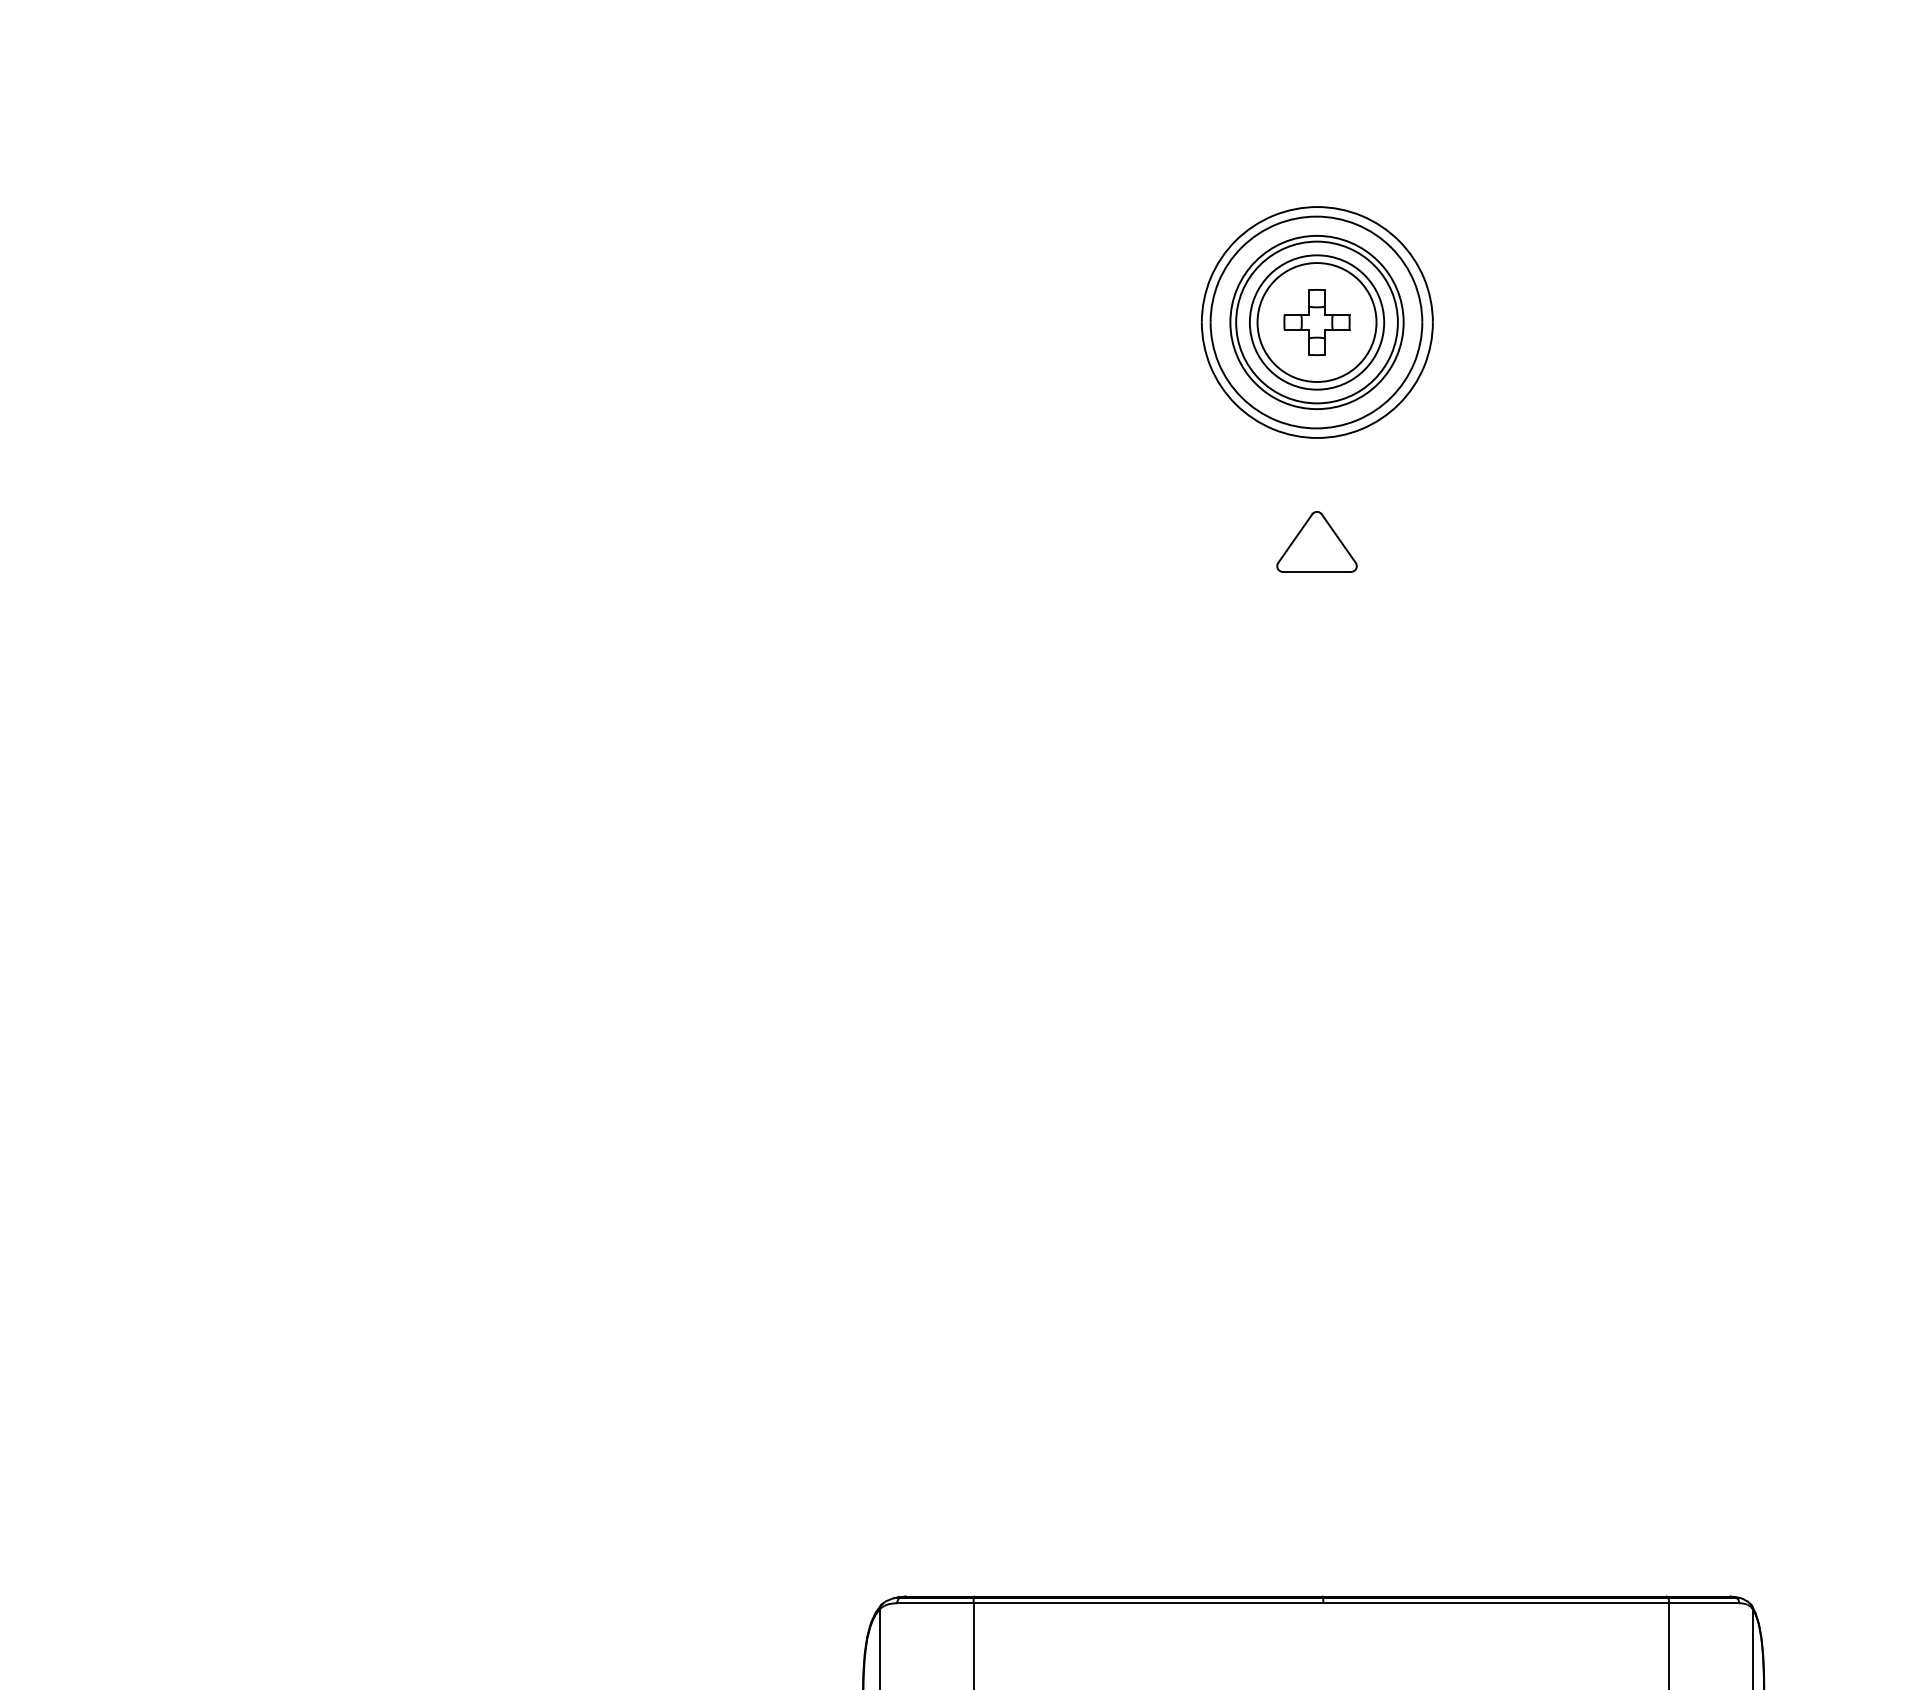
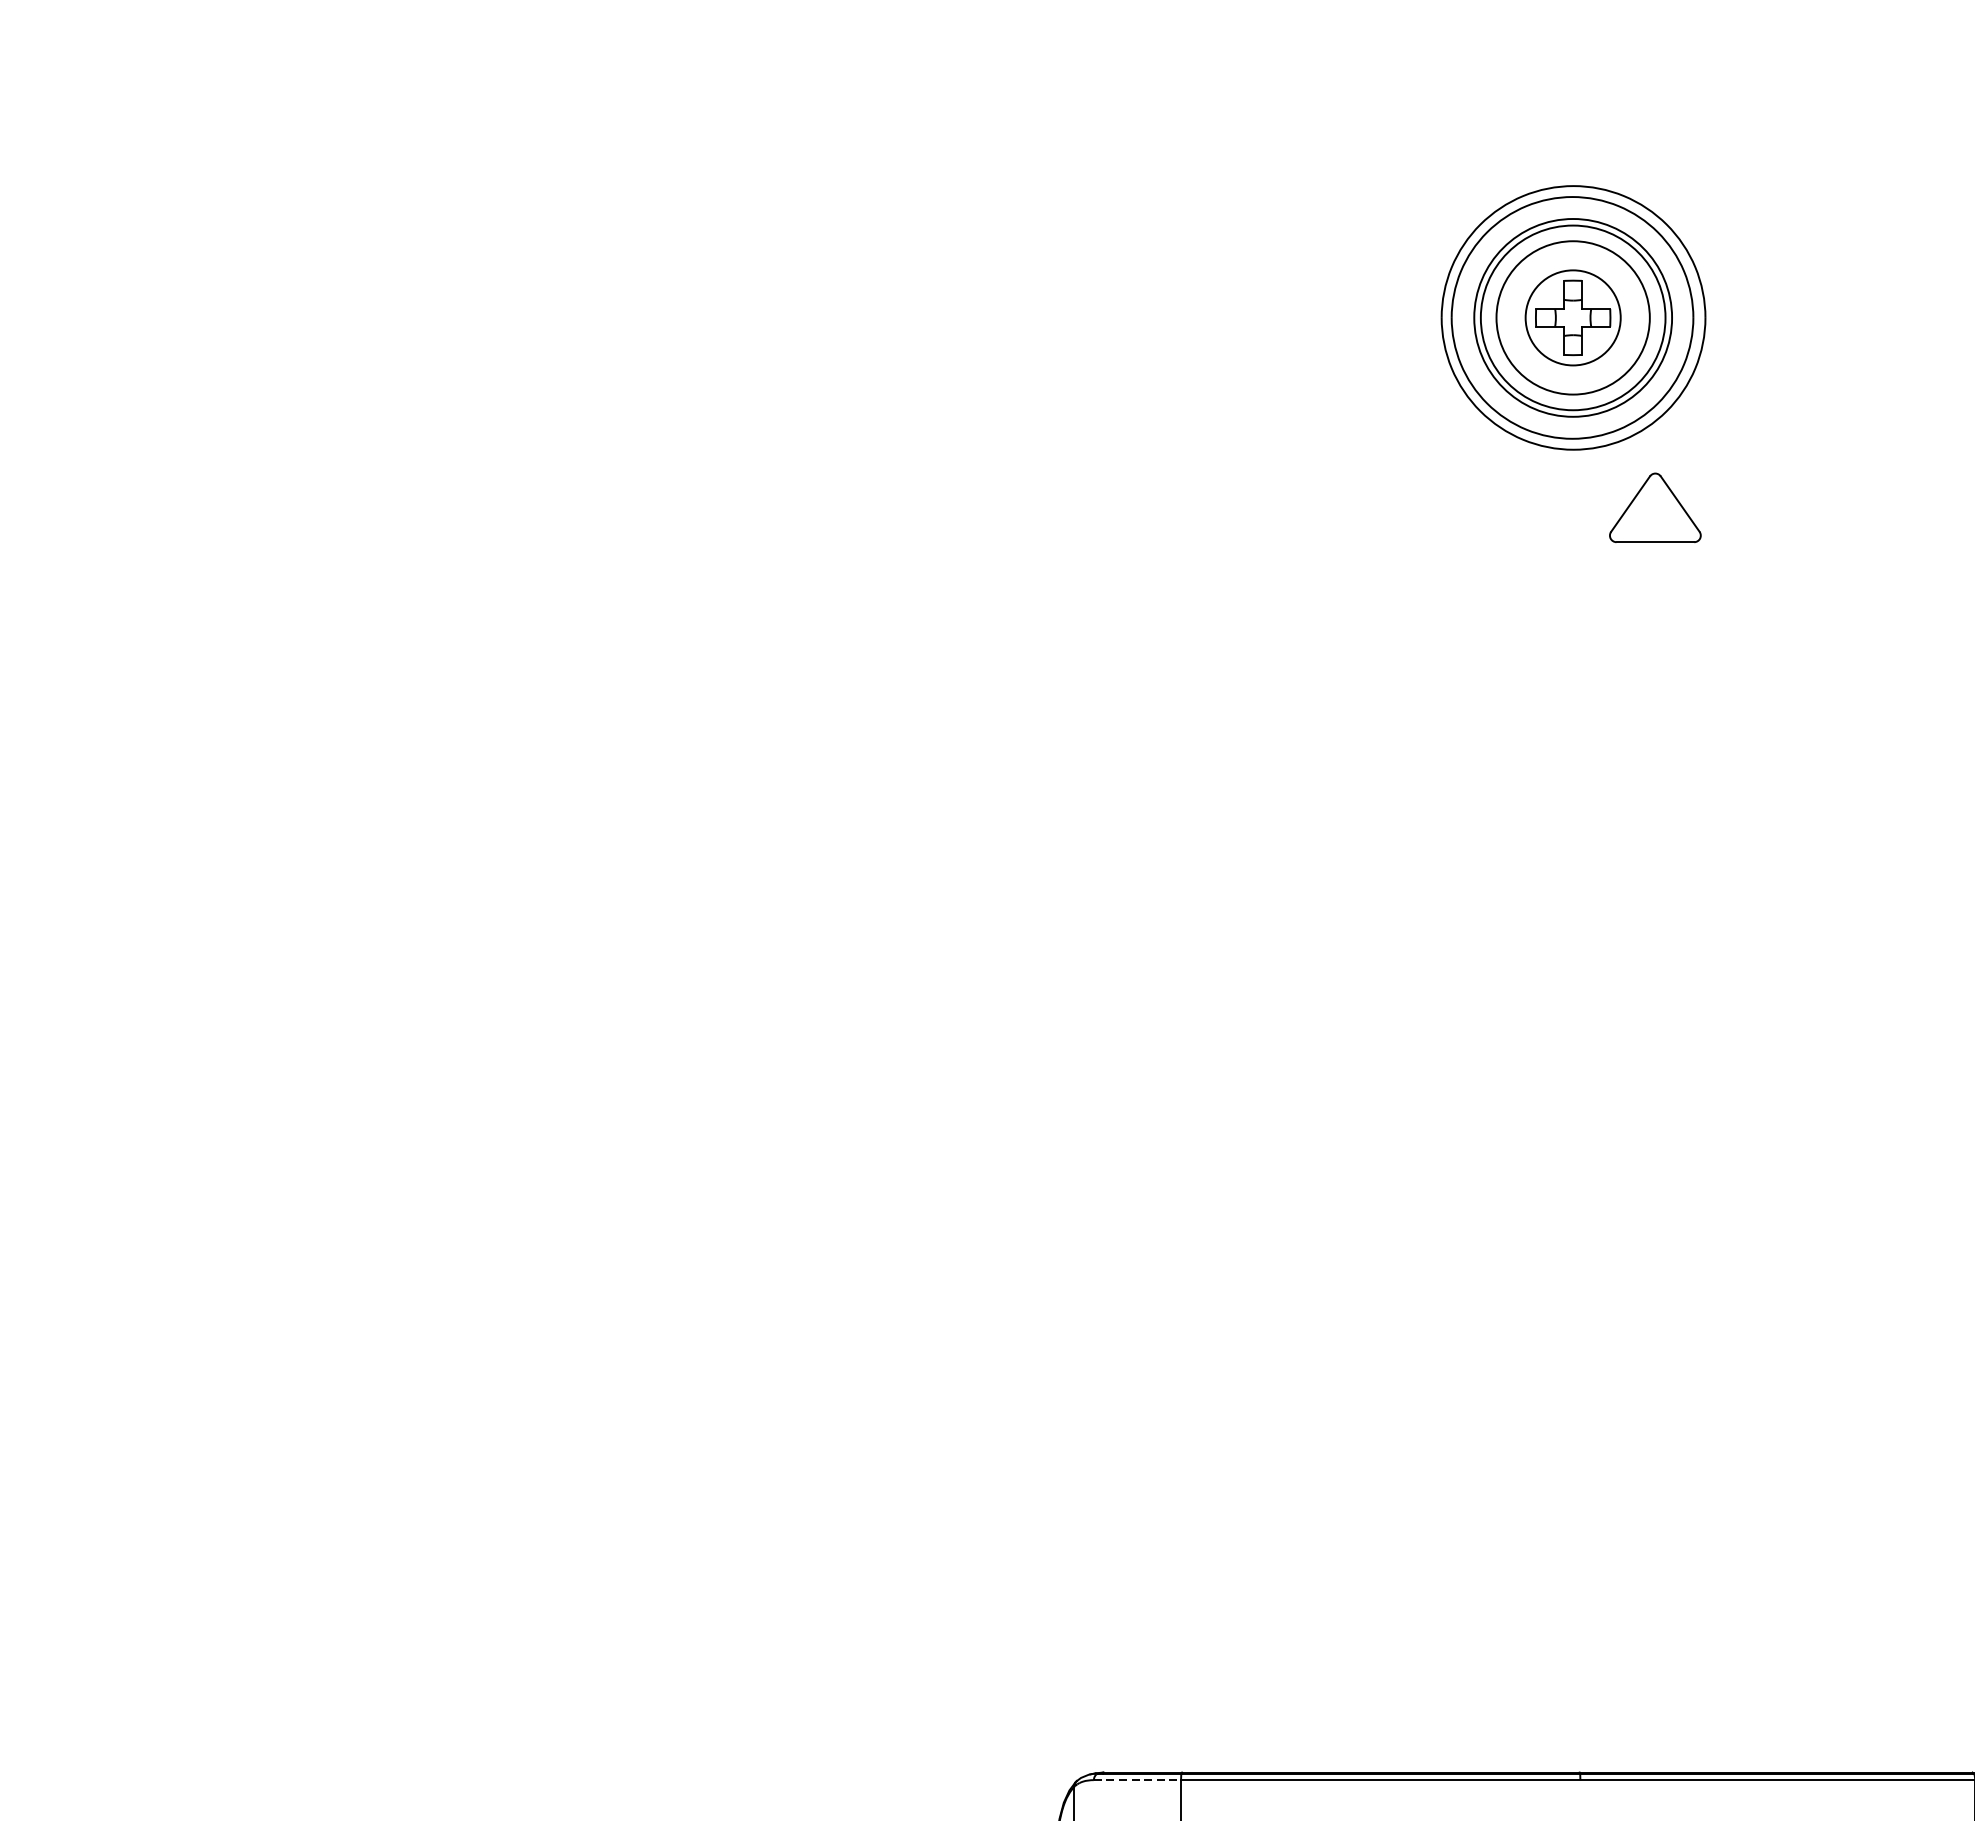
circle: (1316, 322) -> (1572, 317), size x0.7
part: (1316, 541) -> (1654, 507), moved
line: (935, 1603) -> (1137, 1780), solid -> dashed

